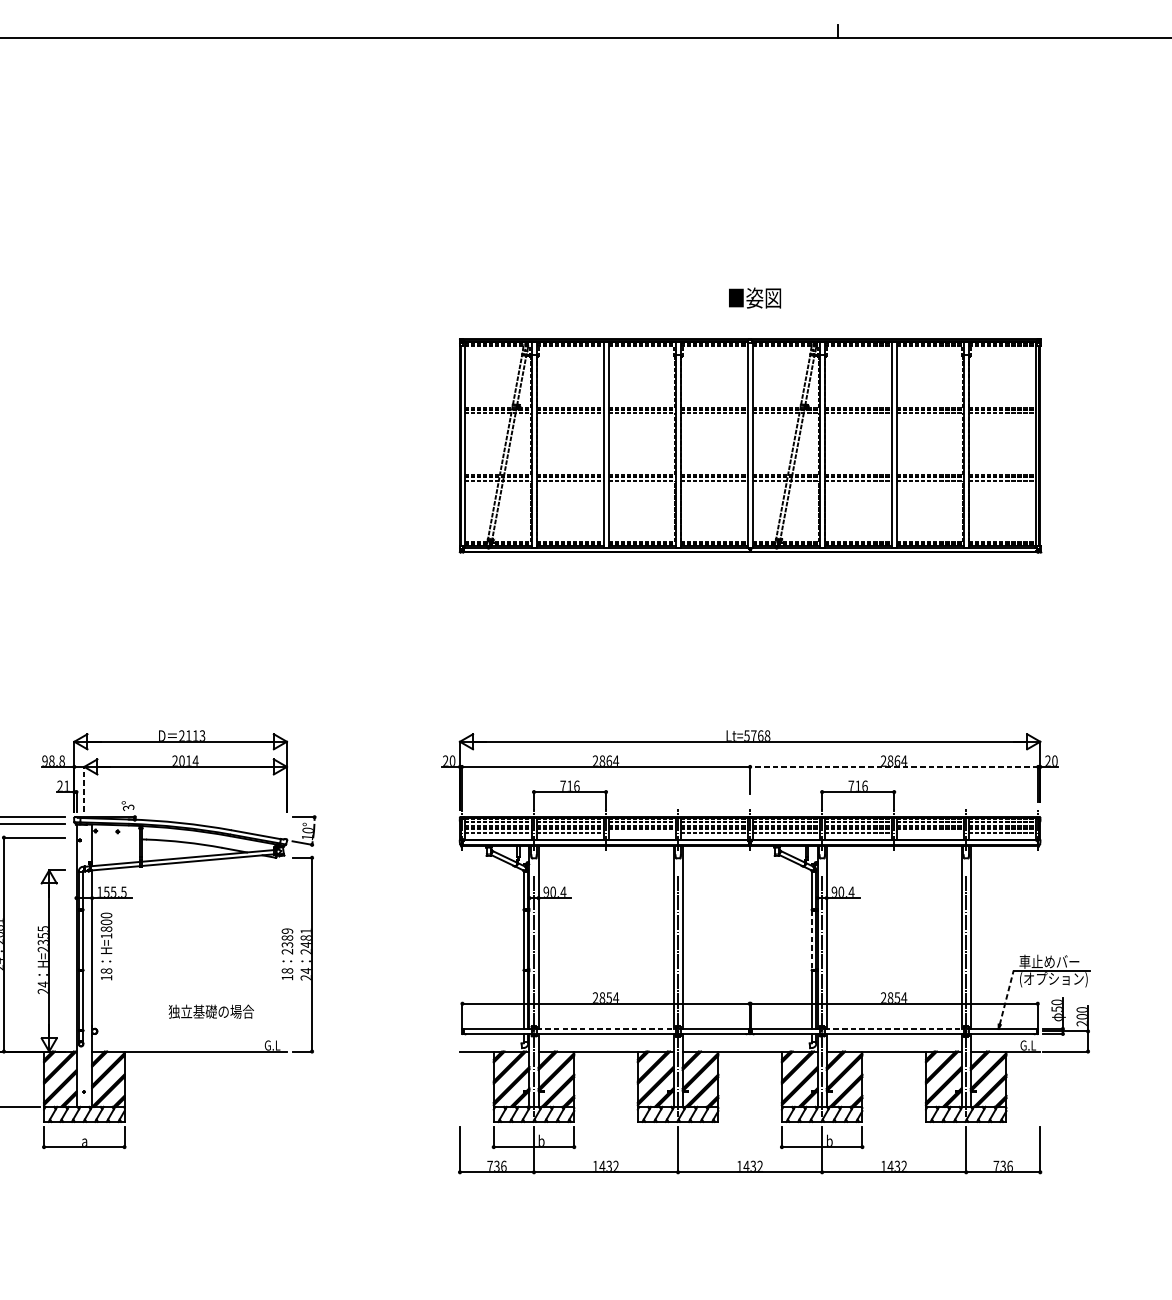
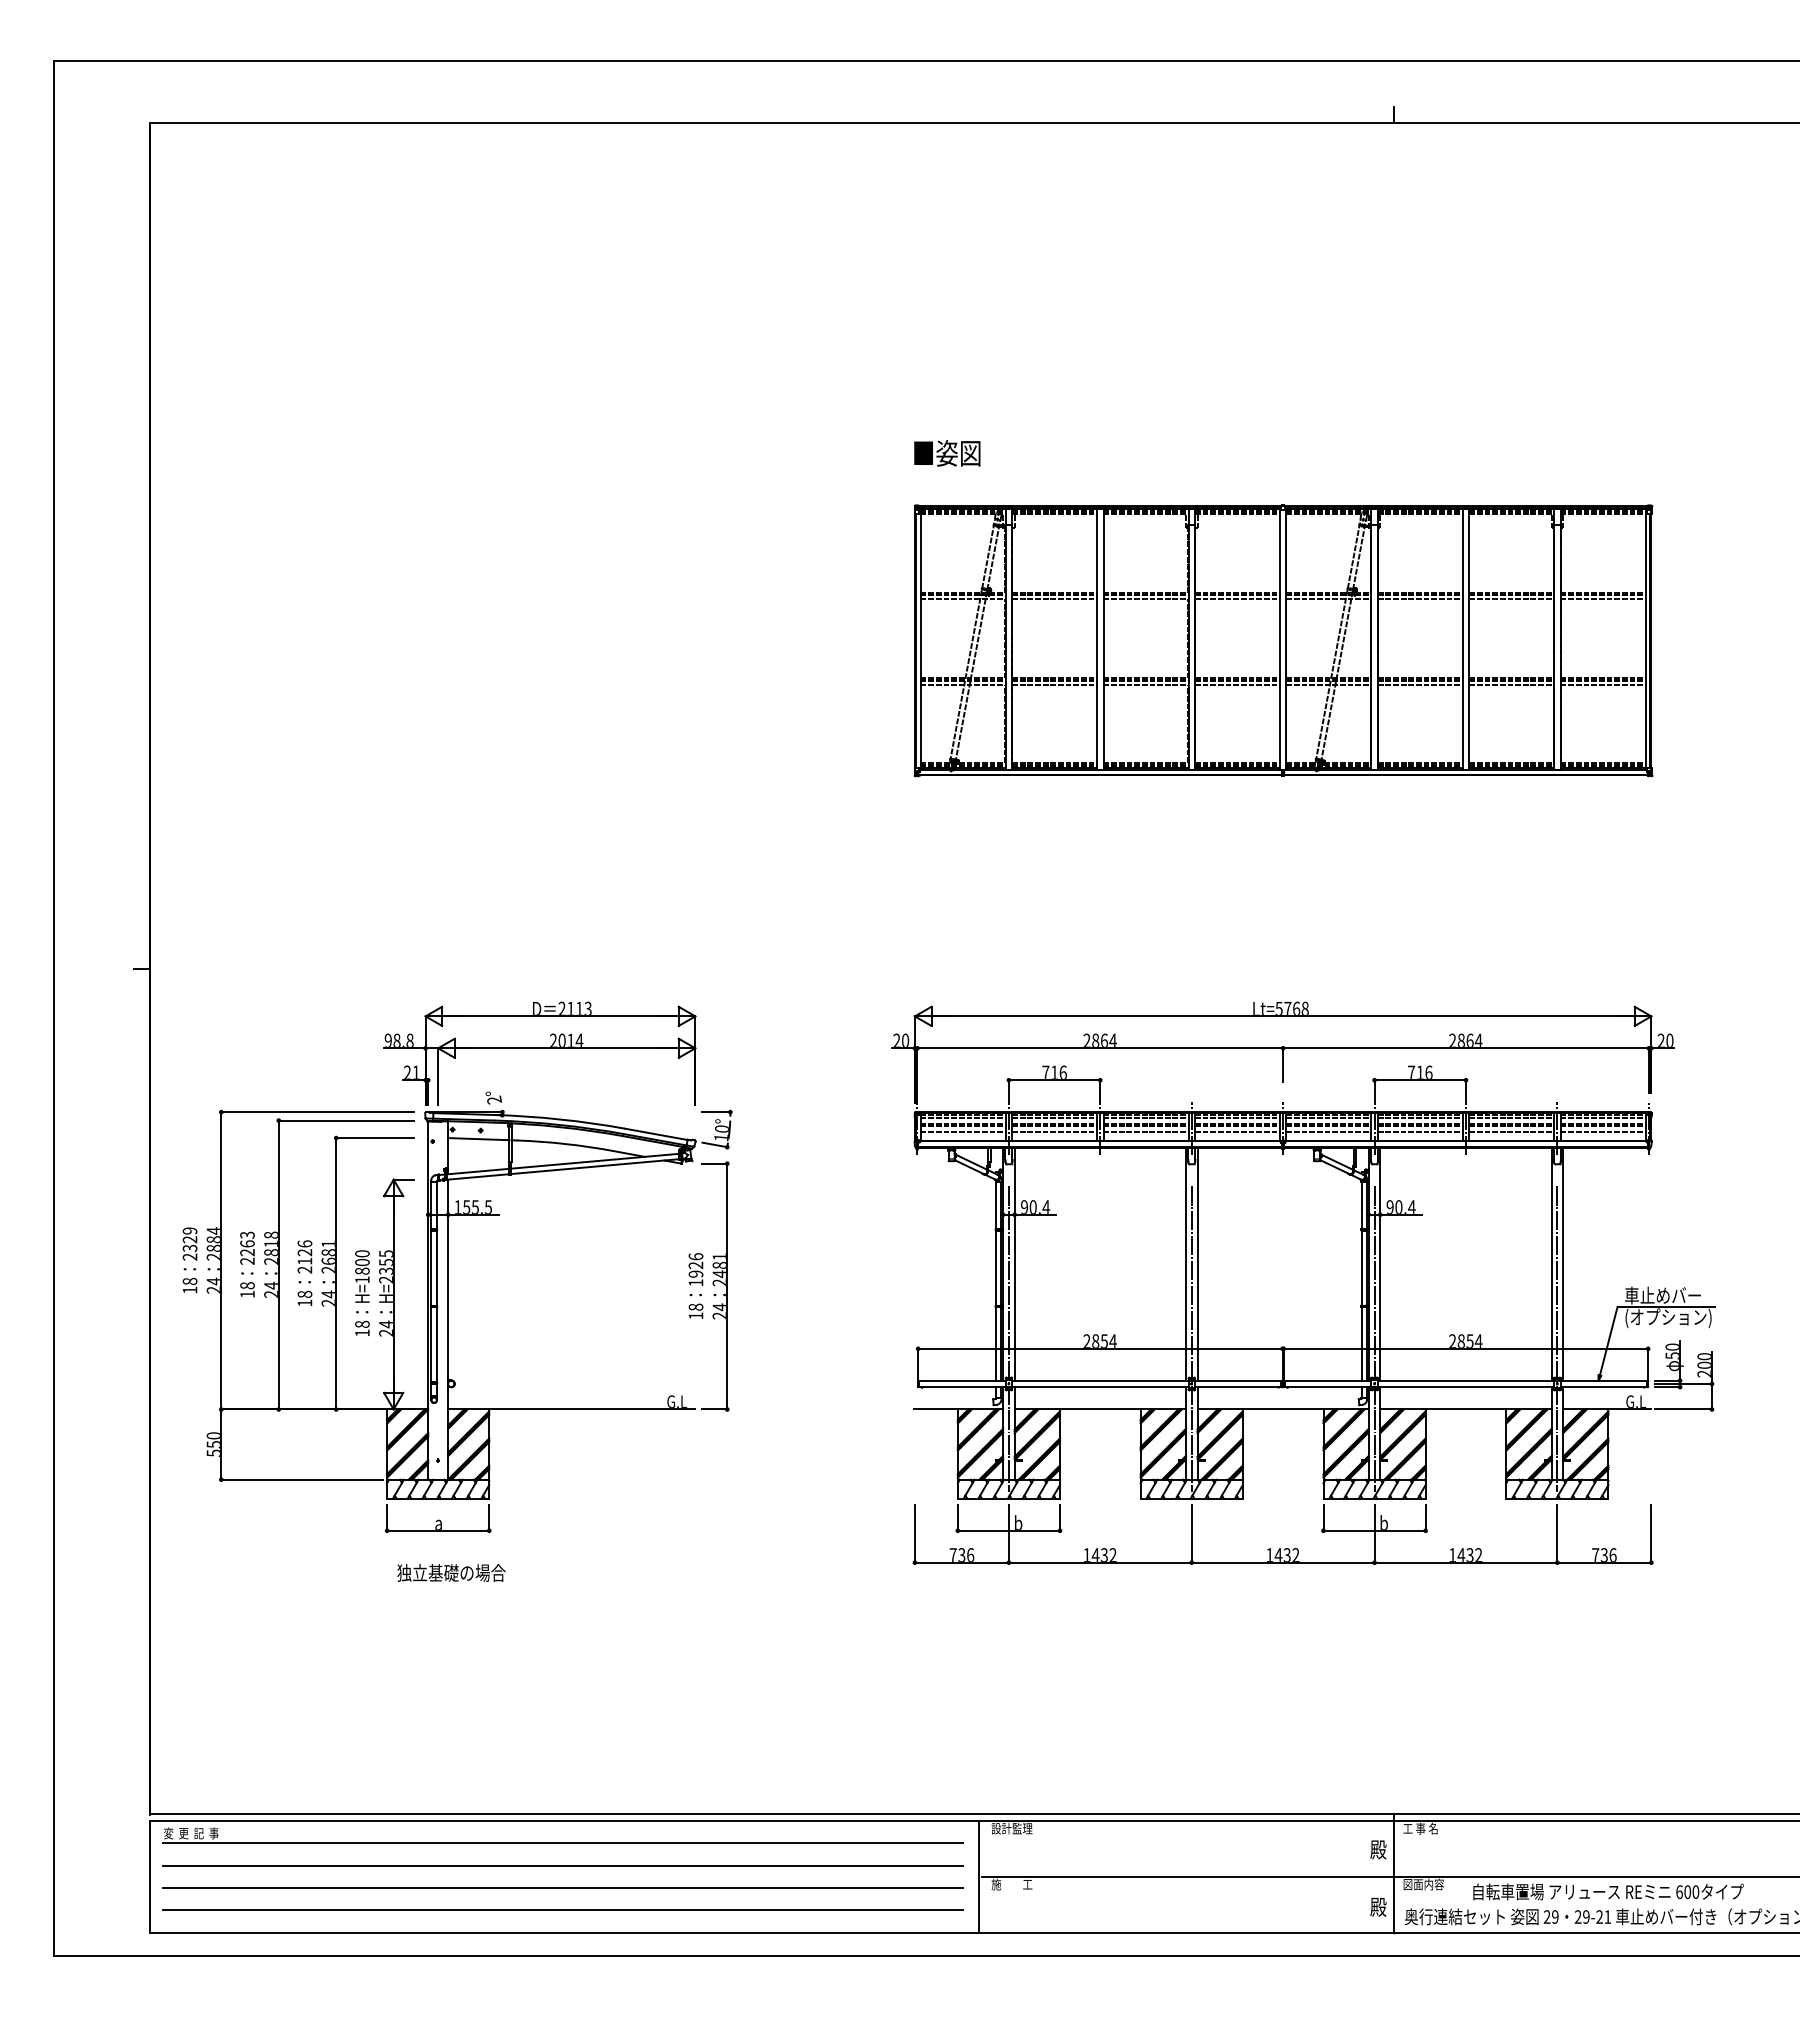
text: (755, 298) -> (947, 453), moved
line: (893, 767) -> (1465, 1048), dashed -> solid
line: (84, 789) -> (438, 1076), dashed -> solid
text: (128, 807) -> (494, 1099), 3° -> 2°
line: (641, 833) -> (1145, 1132), added
line: (930, 833) -> (1511, 1132), added
line: (116, 838) -> (478, 1139), added
line: (811, 940) -> (1361, 1268), dashed -> solid
text: (287, 941) -> (695, 1269), 2389 -> 1926
text: (106, 945) -> (362, 1292), moved
line: (1006, 997) -> (1608, 1340), dashed -> solid
text: (211, 1011) -> (451, 1572), moved
line: (606, 1028) -> (1100, 1380), dashed -> solid
line: (894, 1028) -> (1466, 1380), dashed -> solid

